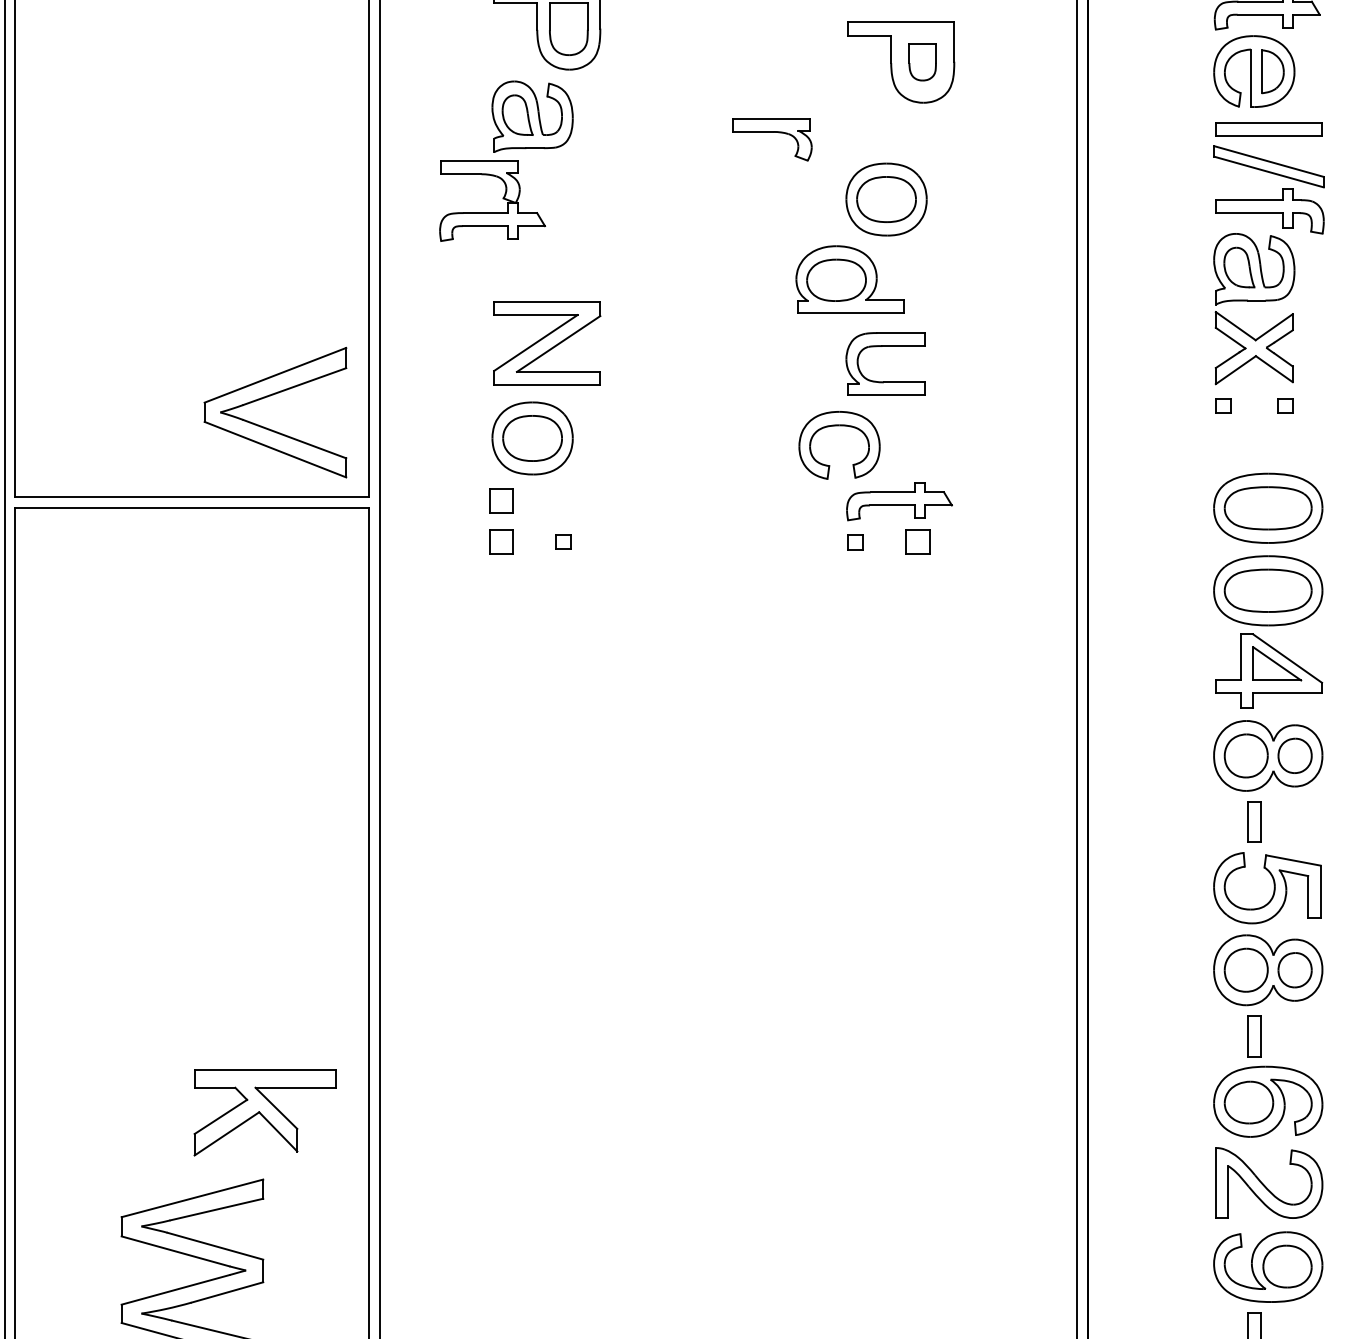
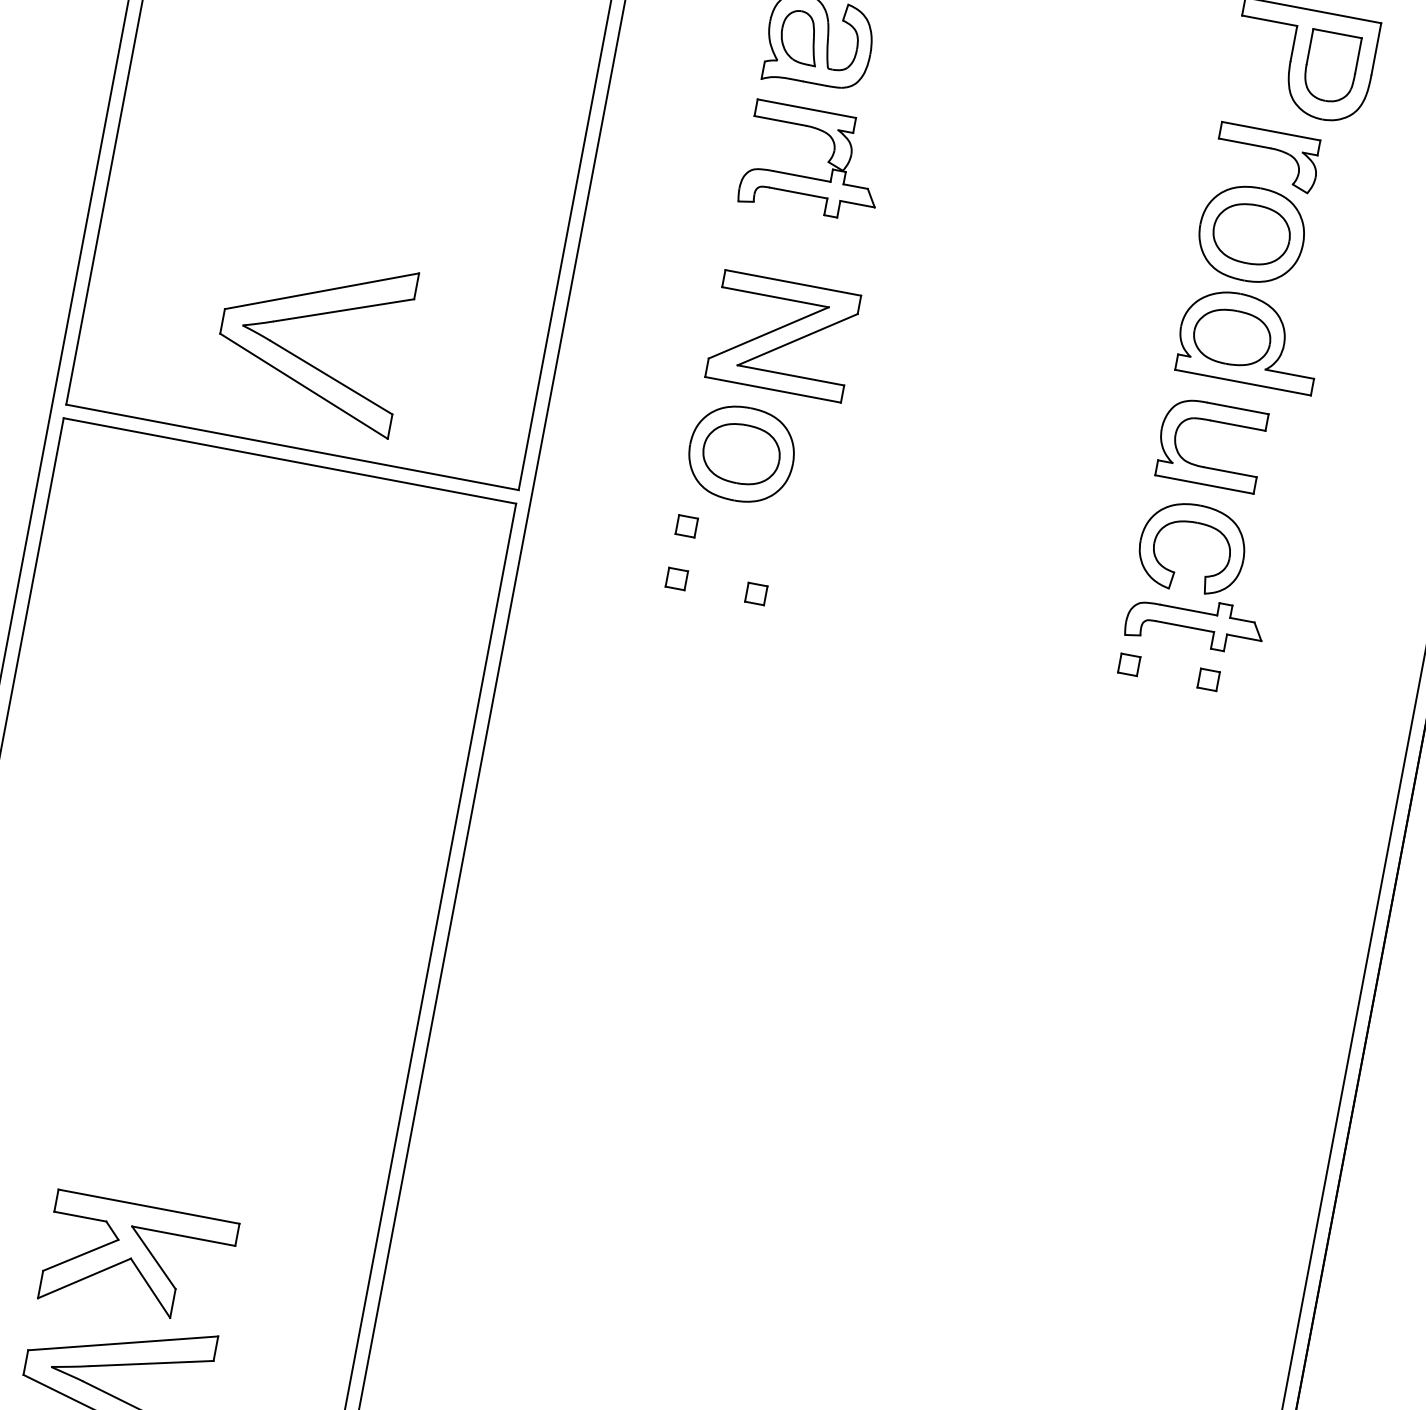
part: (922, 62) -> (1330, 67), size x1.43
part: (772, 132) -> (1269, 148), moved
part: (502, 198) -> (827, 161), moved
part: (849, 279) -> (1248, 339), moved
part: (270, 396) -> (310, 317), moved
part: (839, 426) -> (1196, 524), moved
part: (501, 500) -> (686, 525), size x0.62
part: (501, 541) -> (676, 578), size x0.62
part: (917, 542) -> (1208, 680), size x0.62
part: (264, 1112) -> (137, 1260), moved

